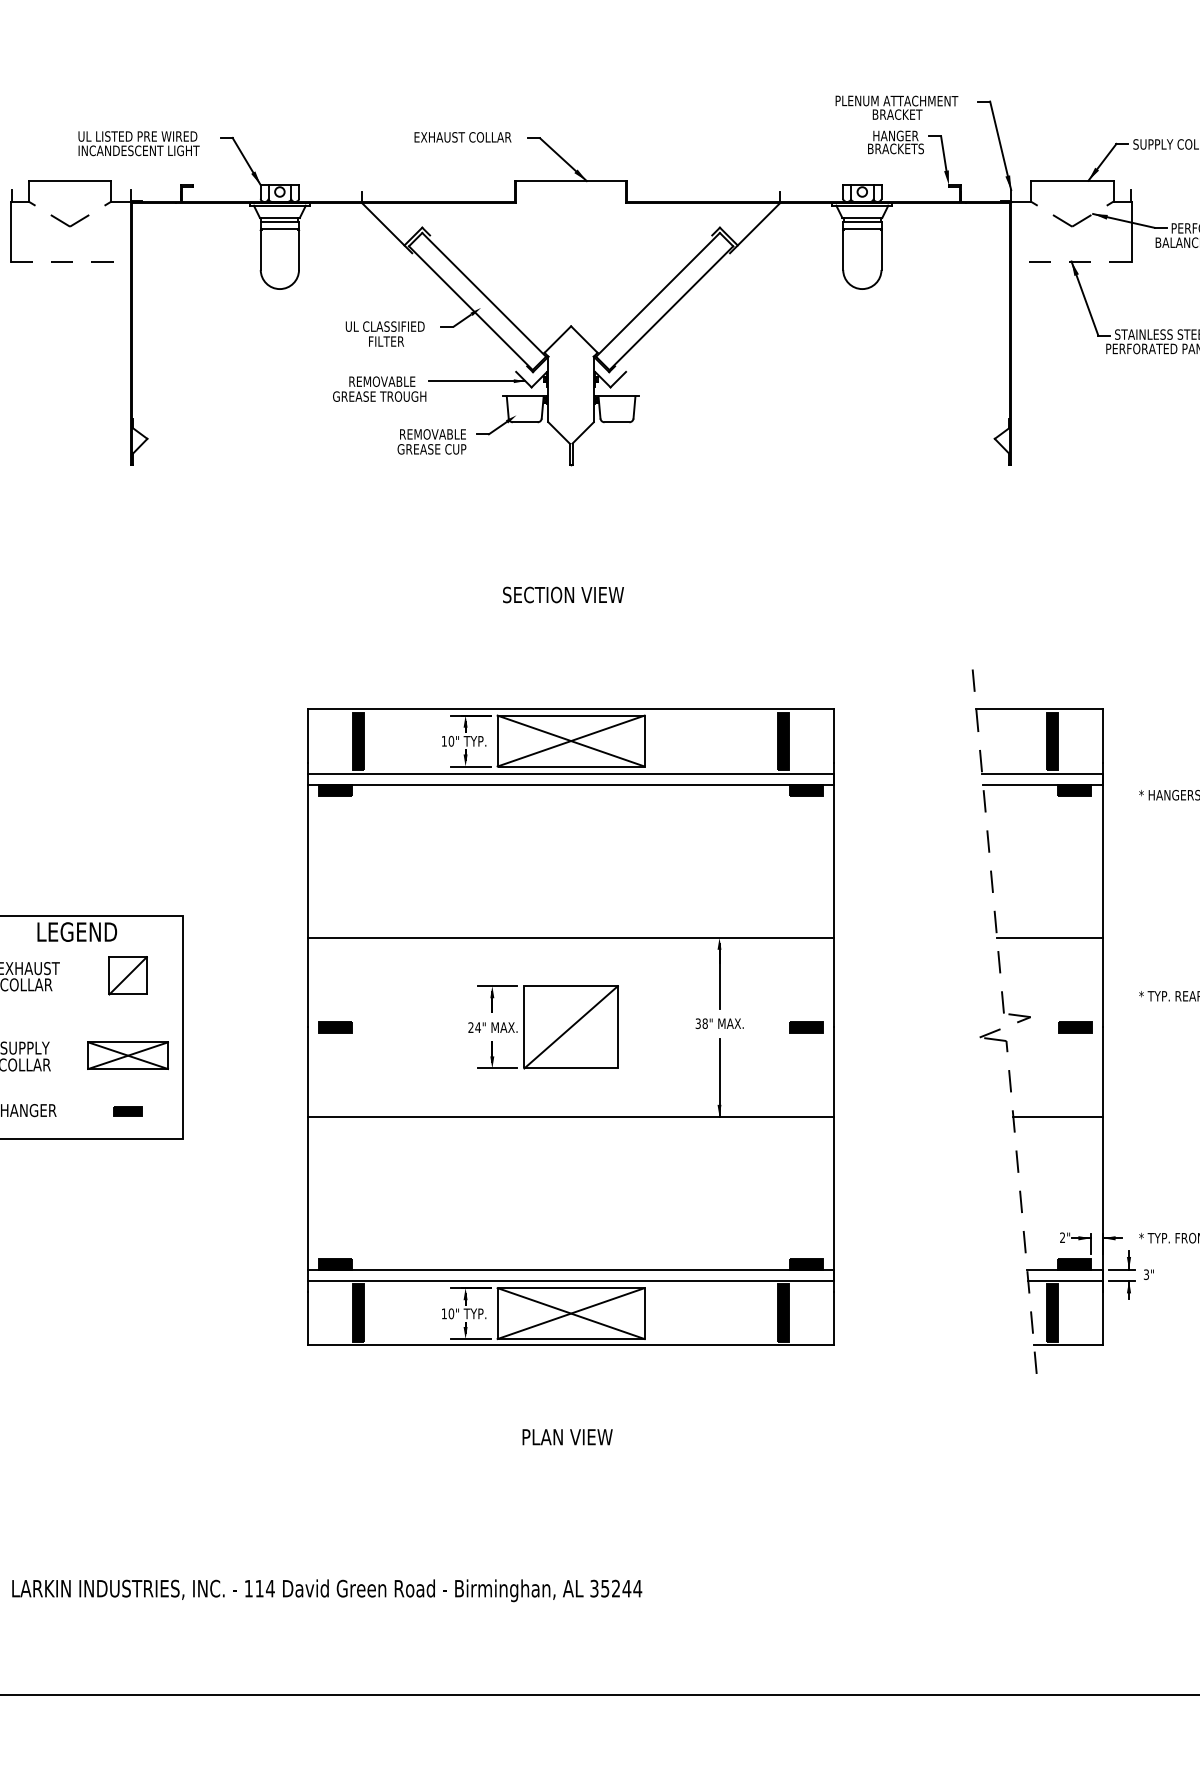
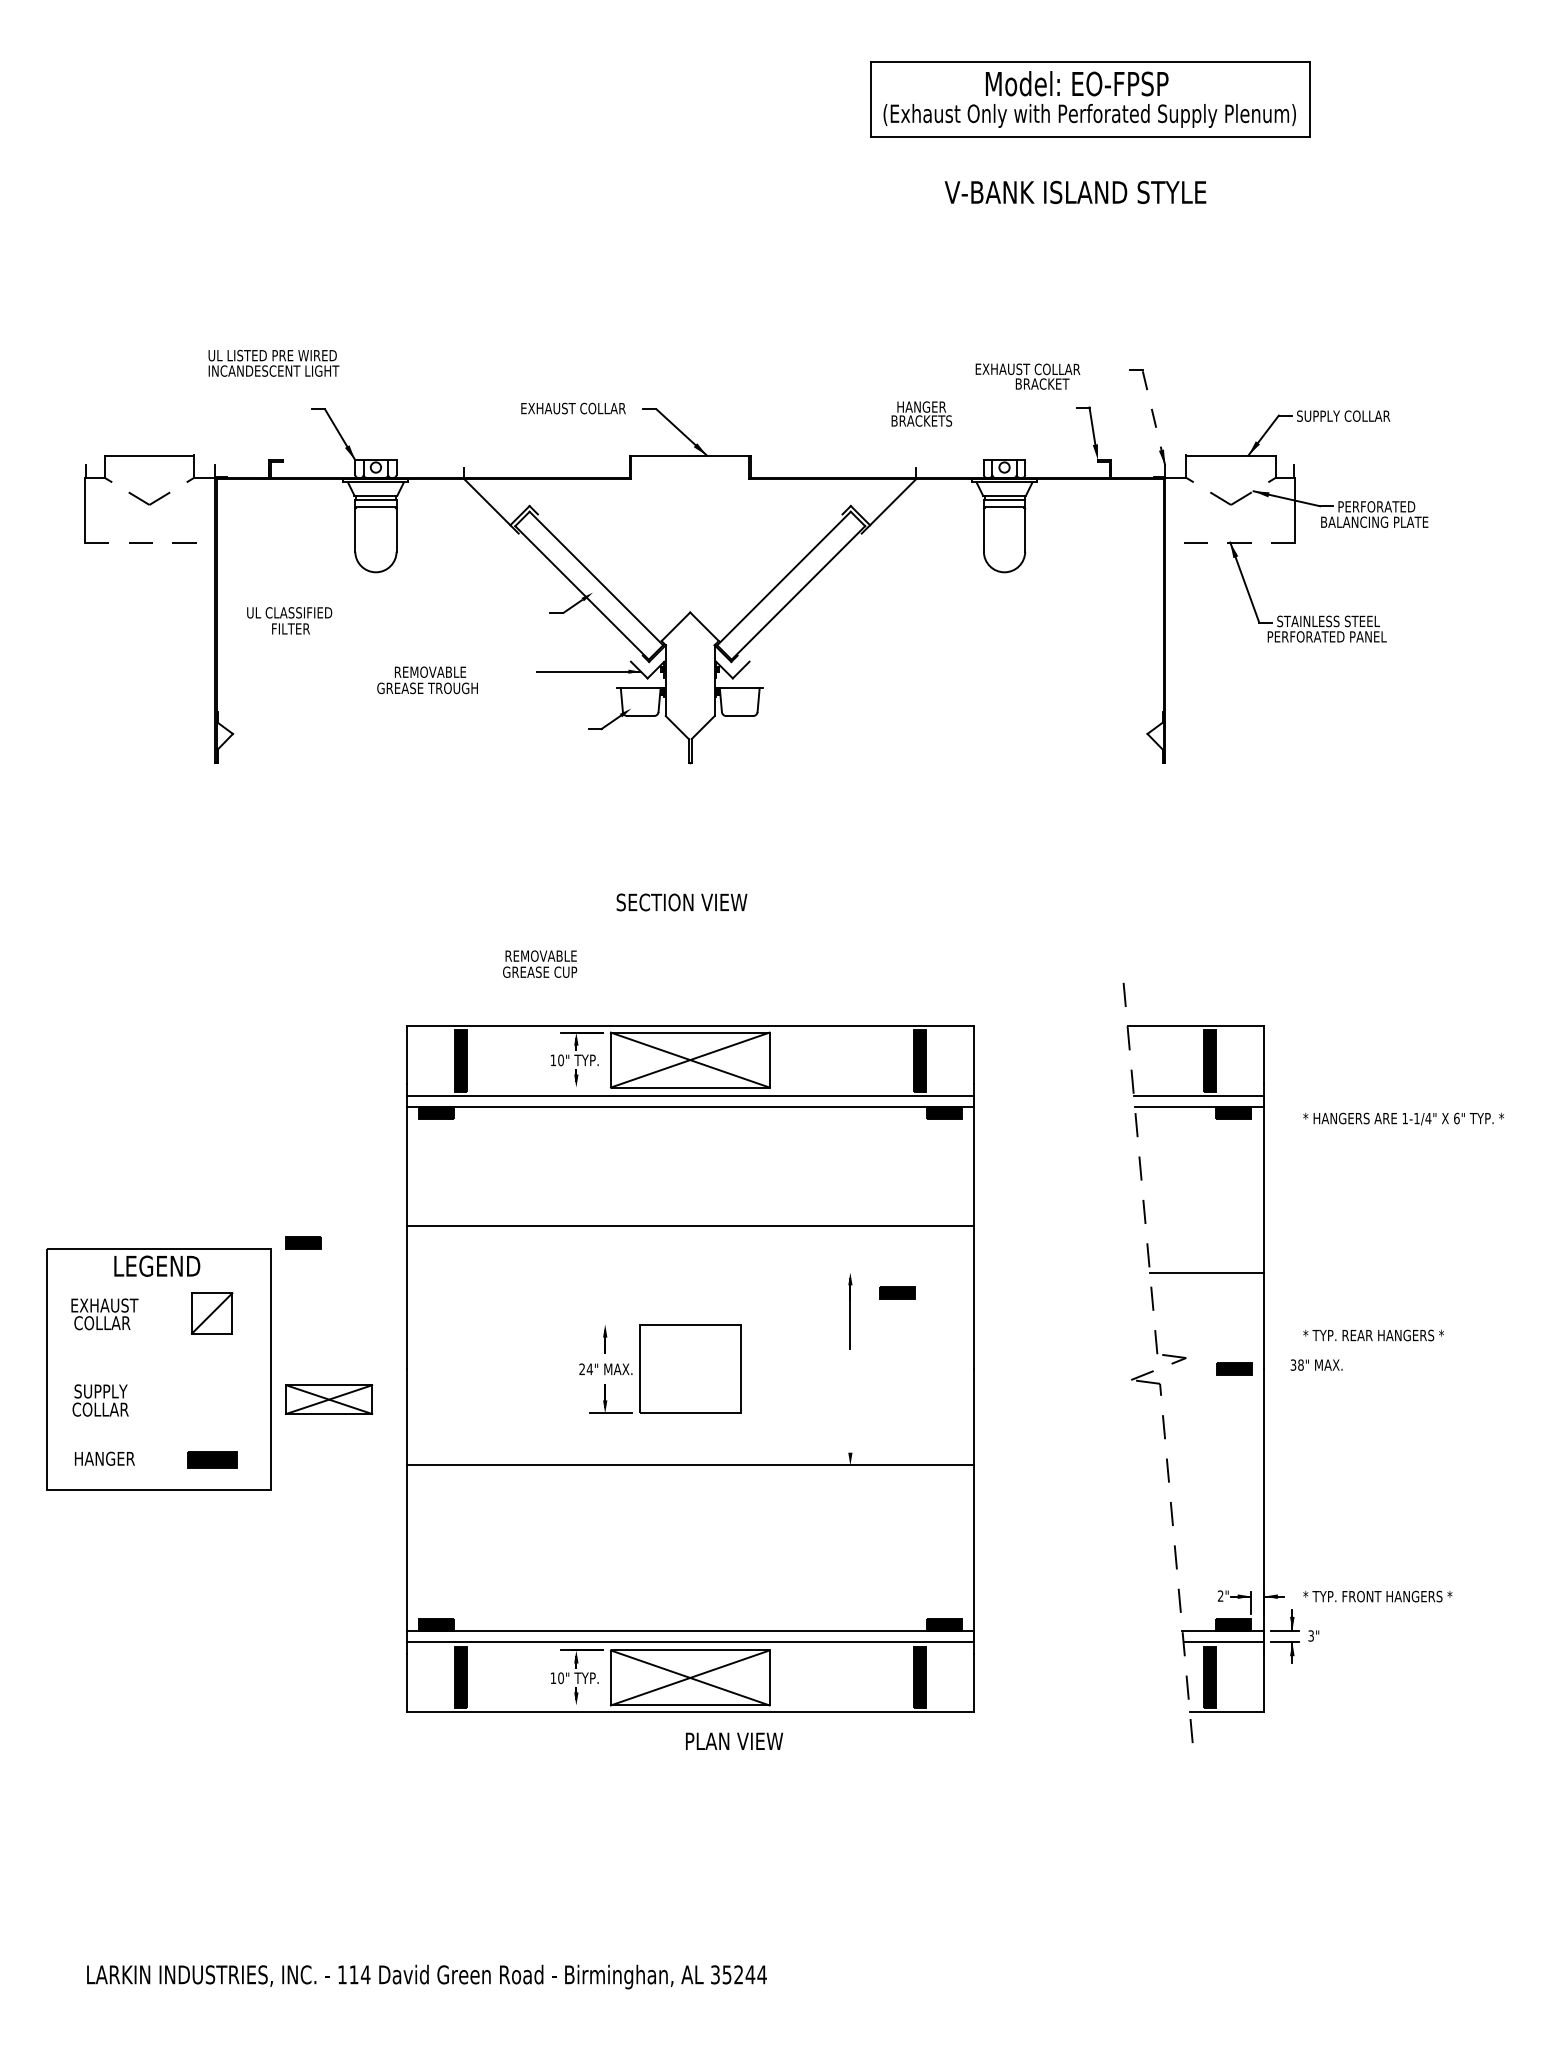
text: (897, 101) -> (1042, 369), PLENUM ATTACHMENT -> EXHAUST COLLAR
text: (895, 141) -> (921, 413), moved
text: (138, 142) -> (273, 362), moved
line: (1000, 145) -> (1153, 417), solid -> dashed
text: (385, 333) -> (289, 620), moved
text: (379, 389) -> (427, 680), moved
text: (432, 441) -> (540, 963), moved
line: (470, 766) -> (581, 1087), removed
line: (570, 937) -> (689, 1225), moved
line: (497, 986) -> (610, 1324), removed
text: (719, 1023) -> (1316, 1364), moved
part: (336, 1026) -> (303, 1242), moved
line: (570, 1026) -> (689, 1368), removed
part: (806, 1026) -> (897, 1292), moved
part: (128, 1055) -> (329, 1399), moved
line: (719, 1077) -> (850, 1423), removed
part: (127, 1111) -> (211, 1459), size x1.6
line: (1057, 1116) -> (1215, 1465), removed
line: (470, 1339) -> (581, 1705), removed
text: (567, 1436) -> (734, 1740), moved

